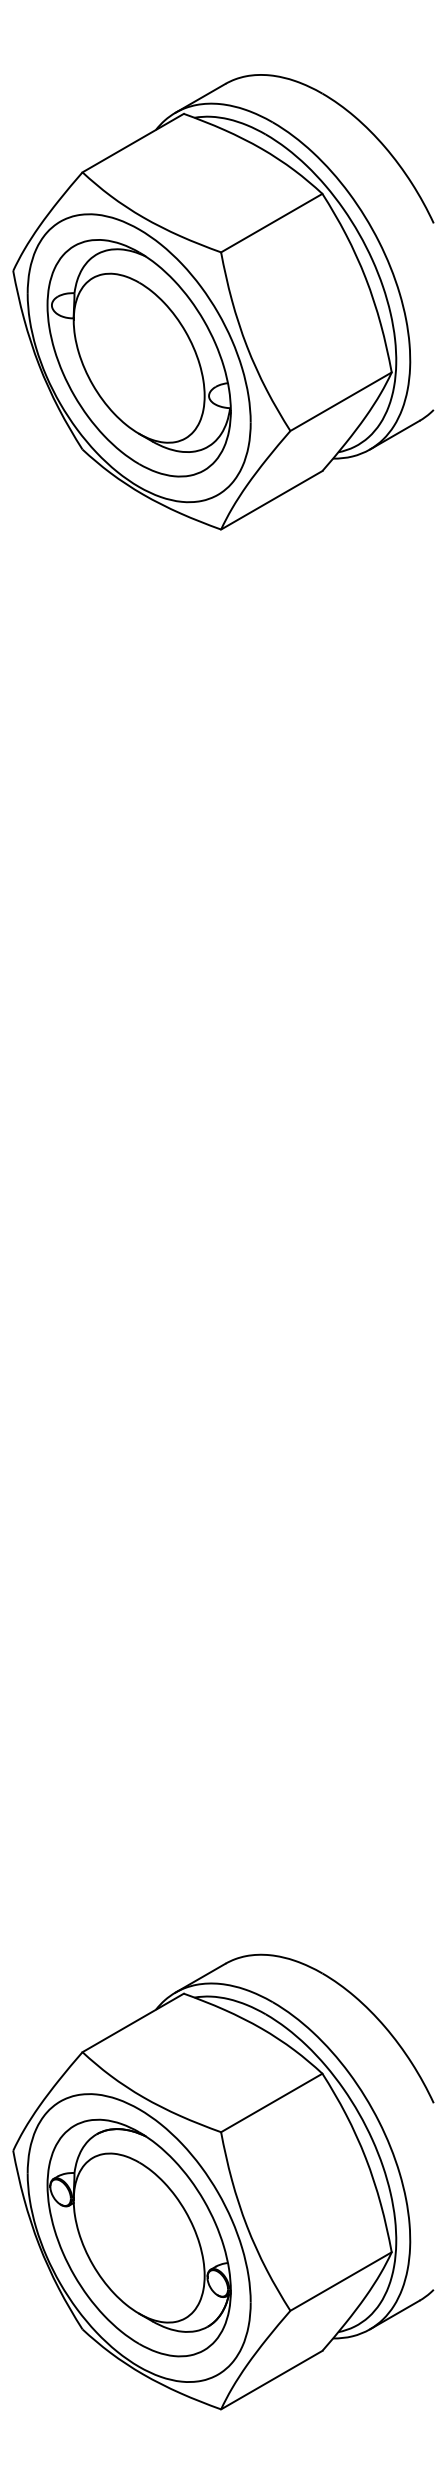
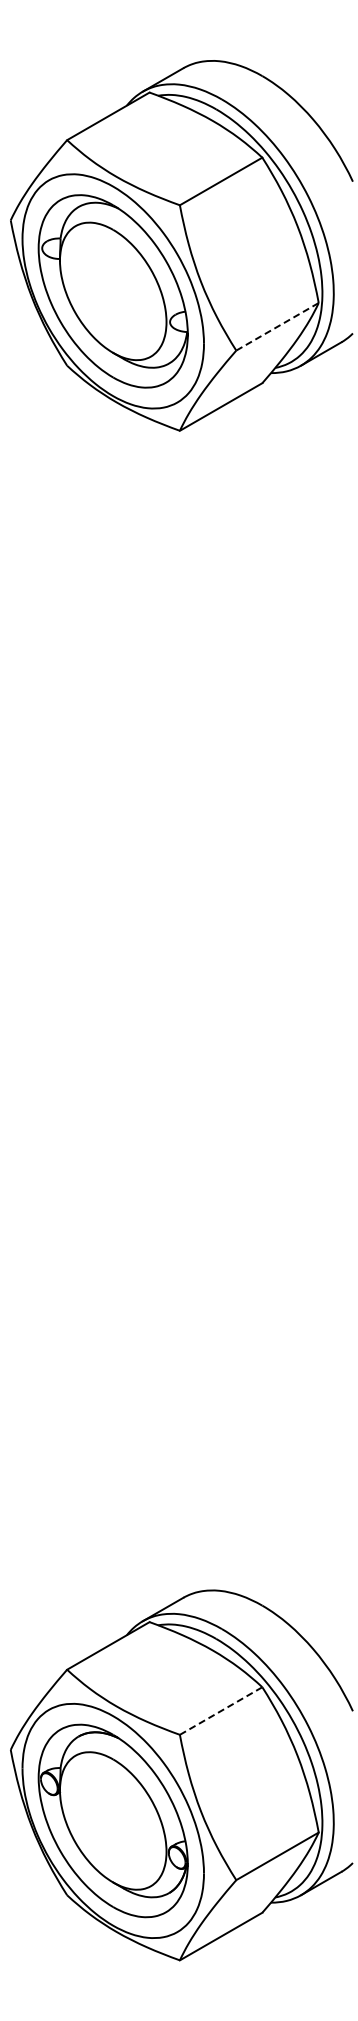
line: (341, 401) -> (277, 326), solid -> dashed
line: (272, 2103) -> (221, 1711), solid -> dashed

